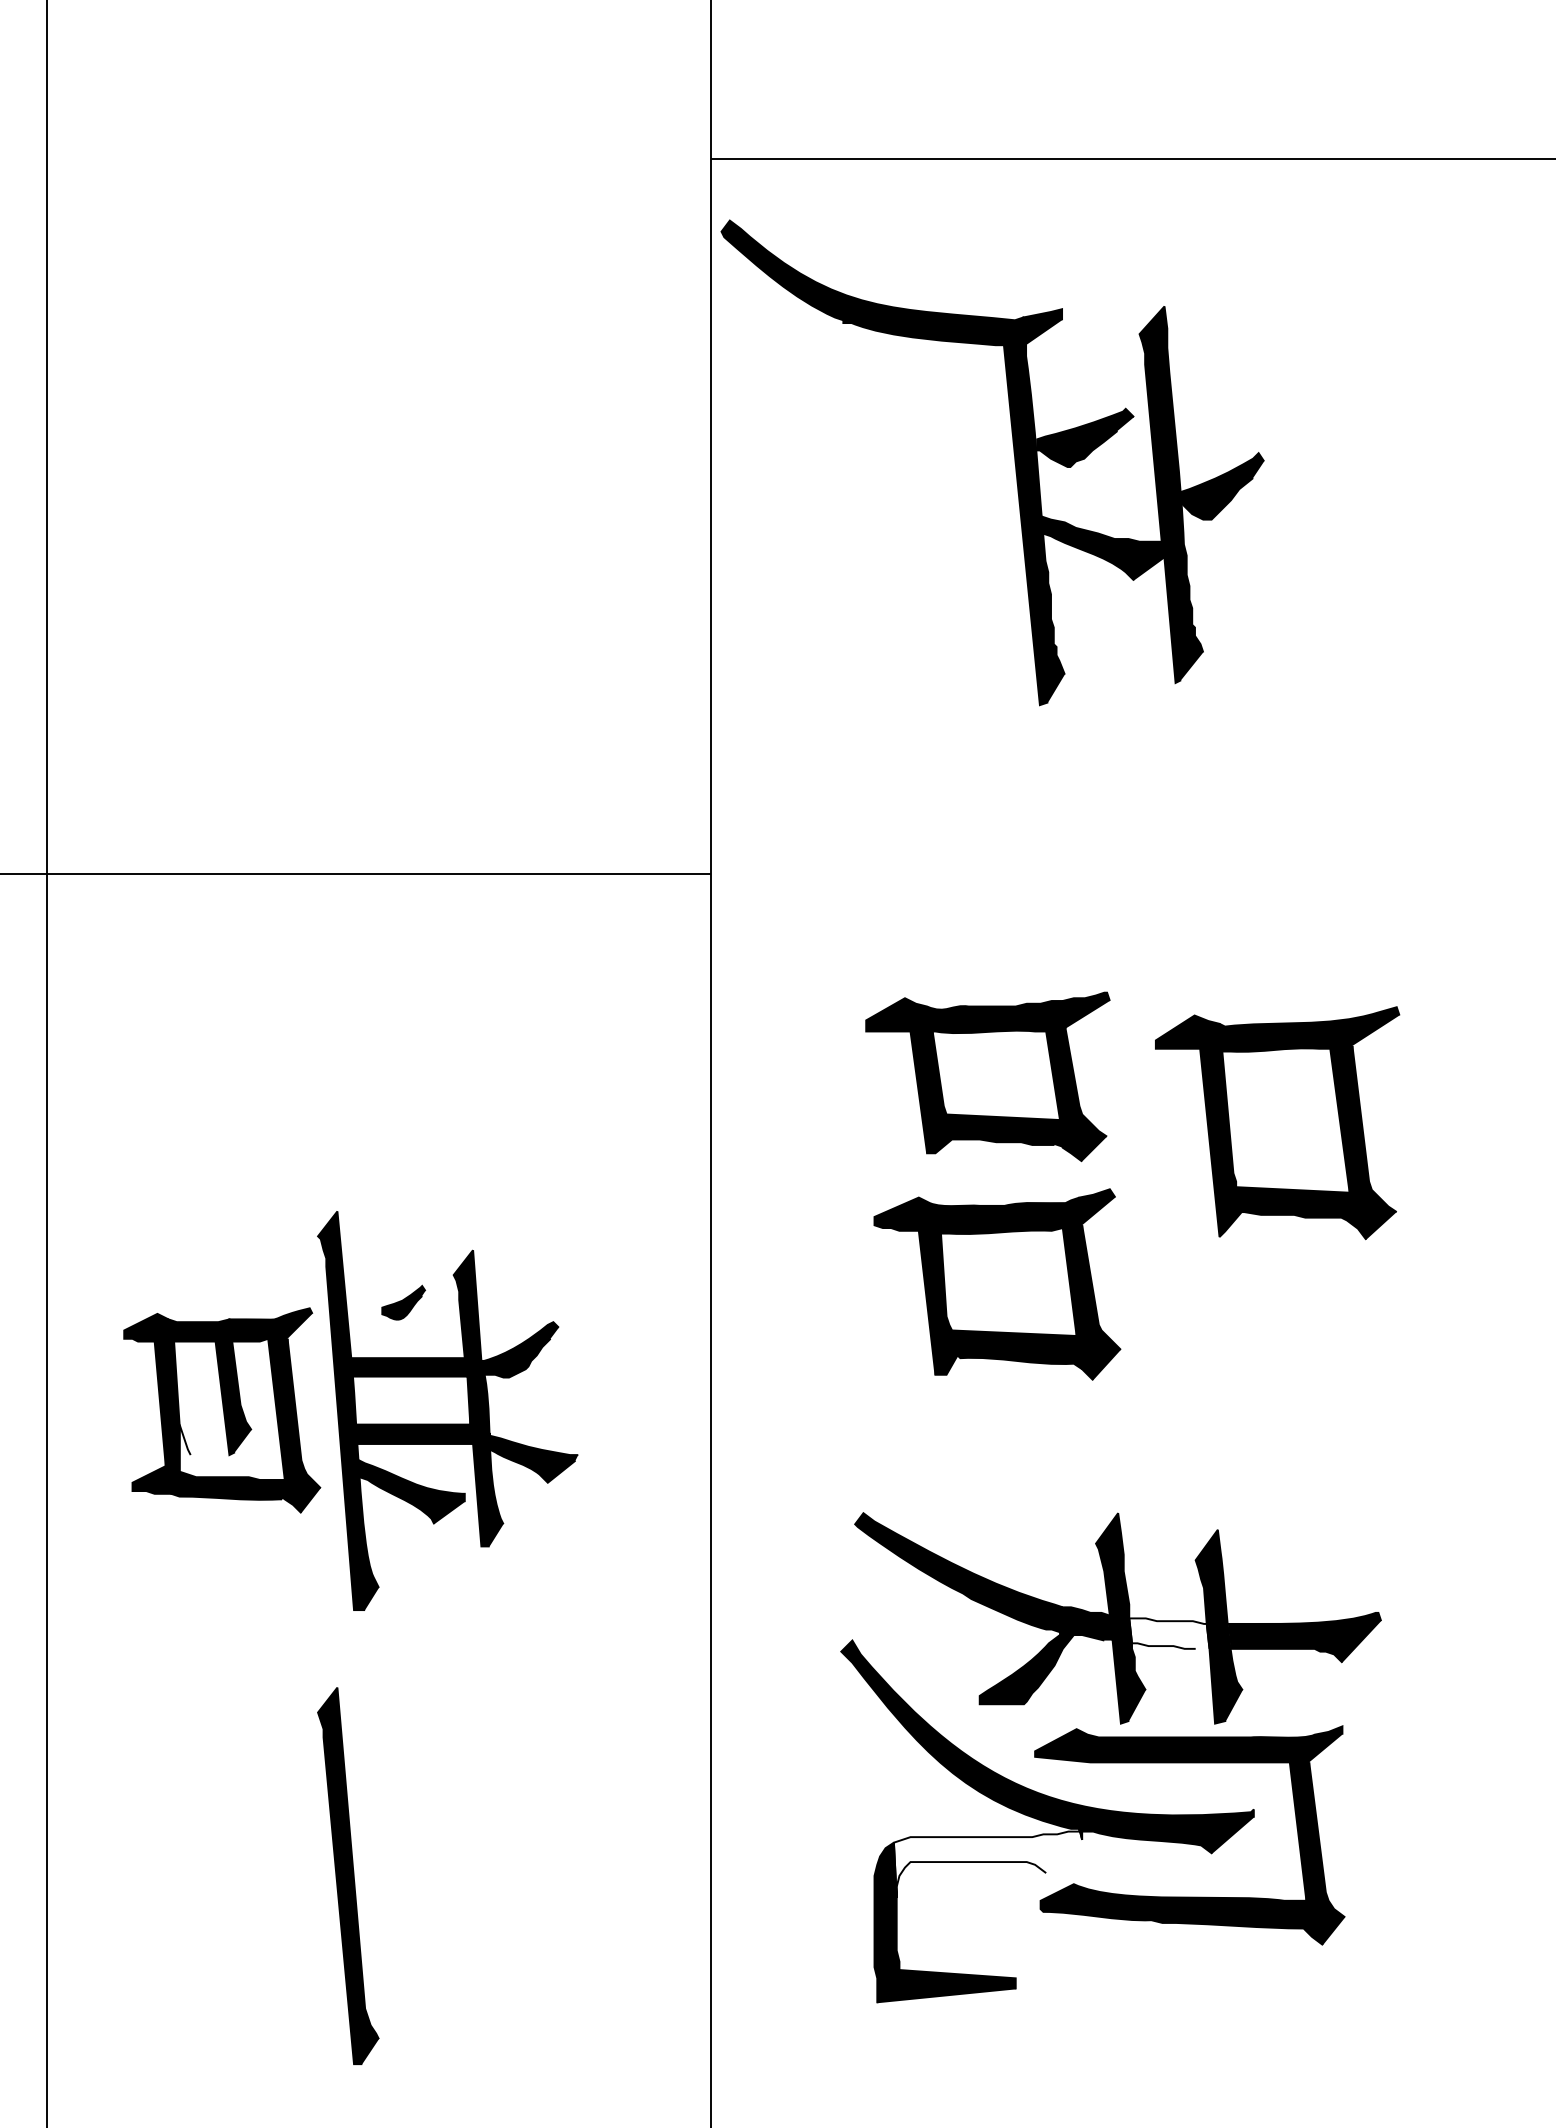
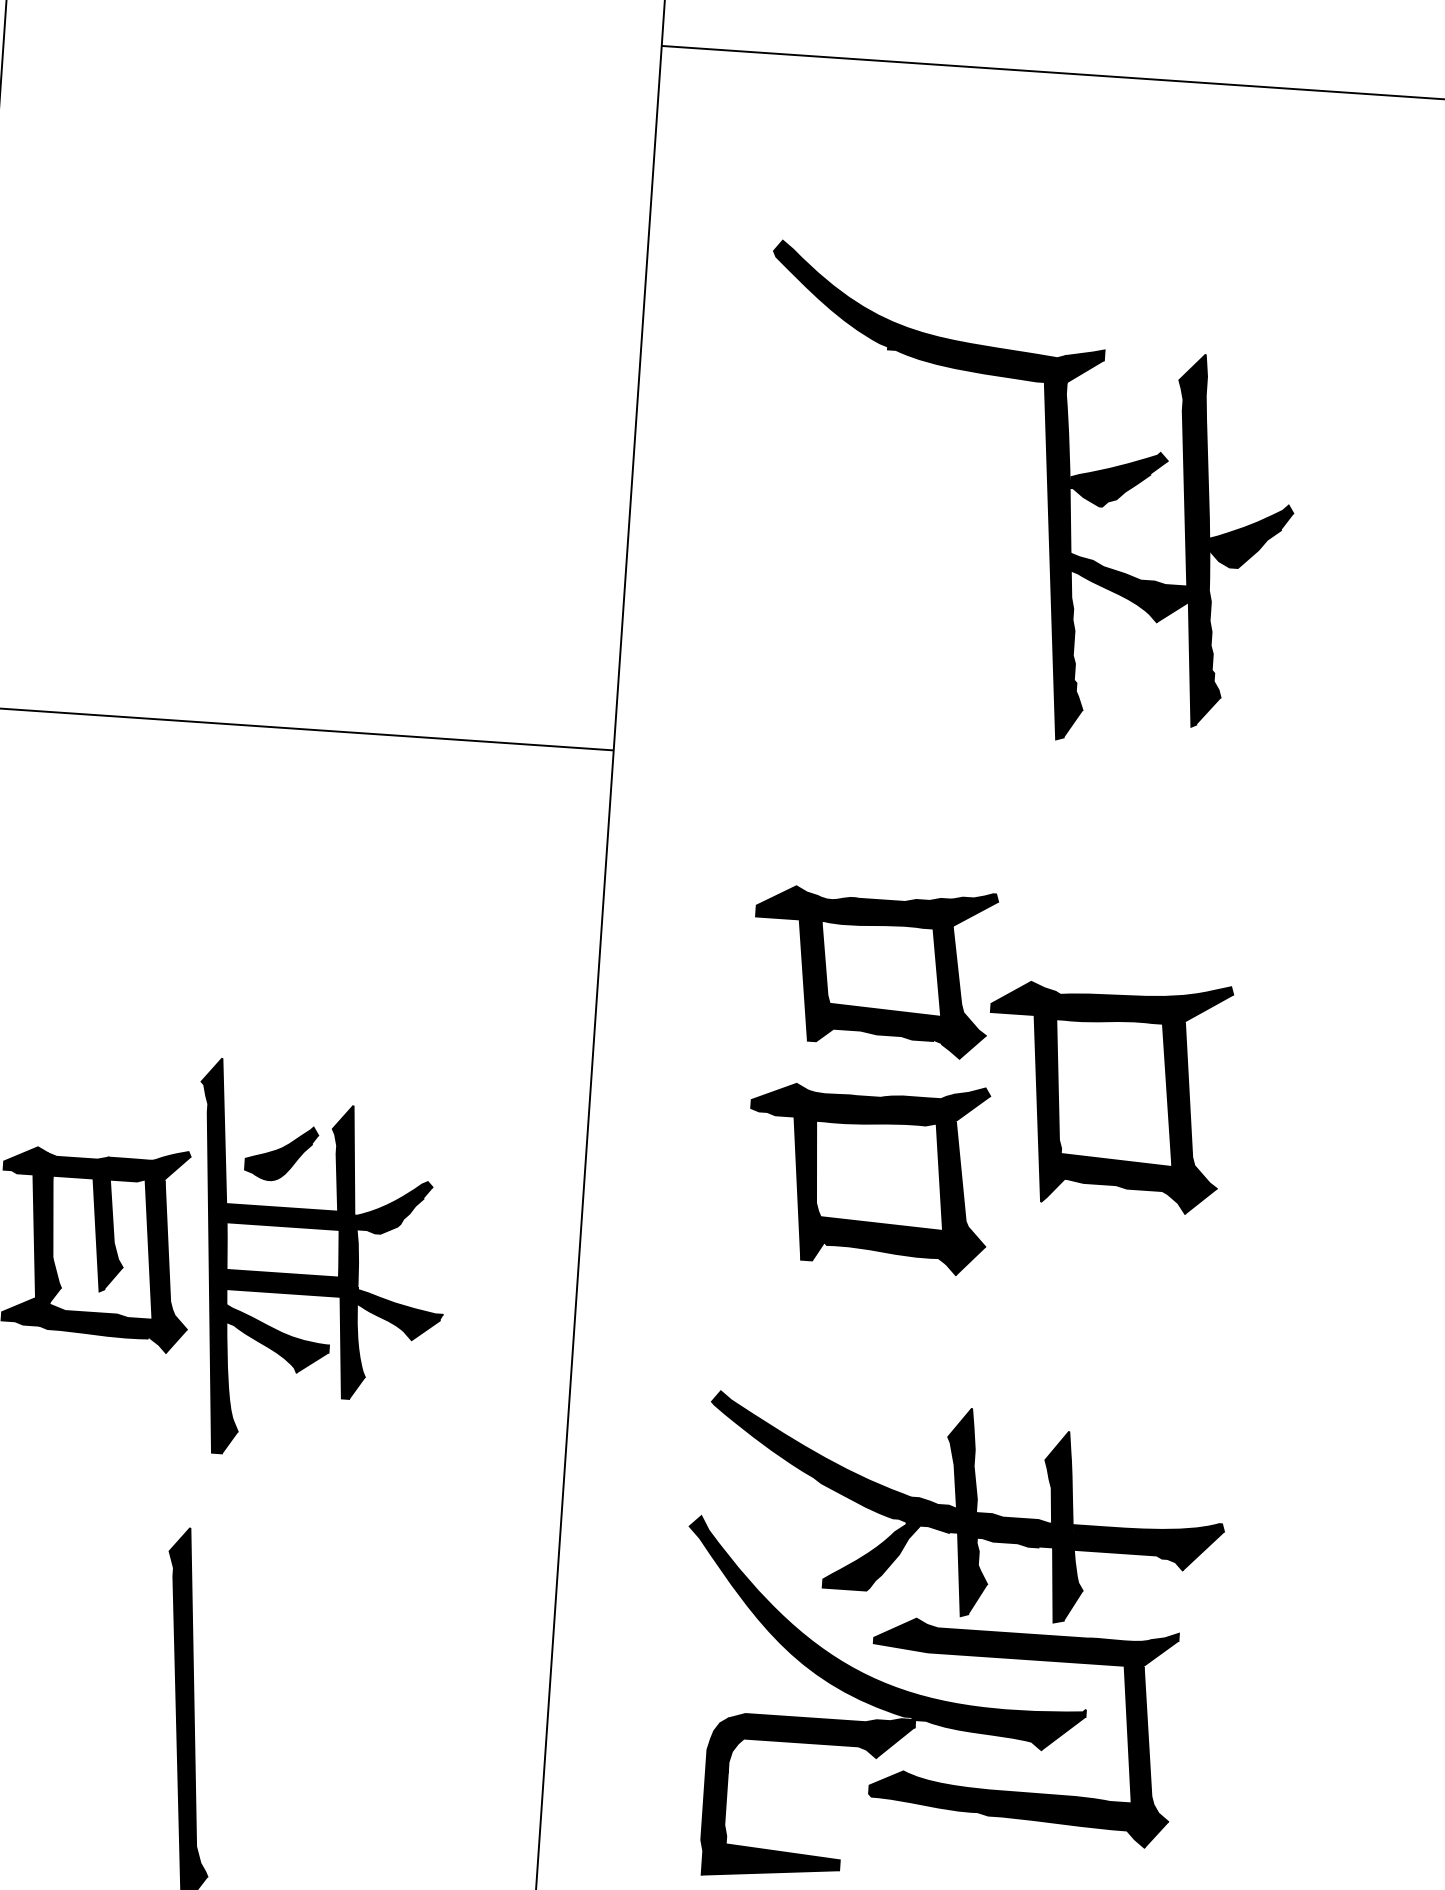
part: (1014, 462) -> (1047, 498), moved
part: (1277, 1123) -> (1105, 1093), moved
part: (403, 1302) -> (281, 1152), size x1.67
fill: (184, 1447) -> (55, 1280), added
fill: (1169, 1633) -> (1014, 1530), added
fill: (987, 1863) -> (819, 1745), added

